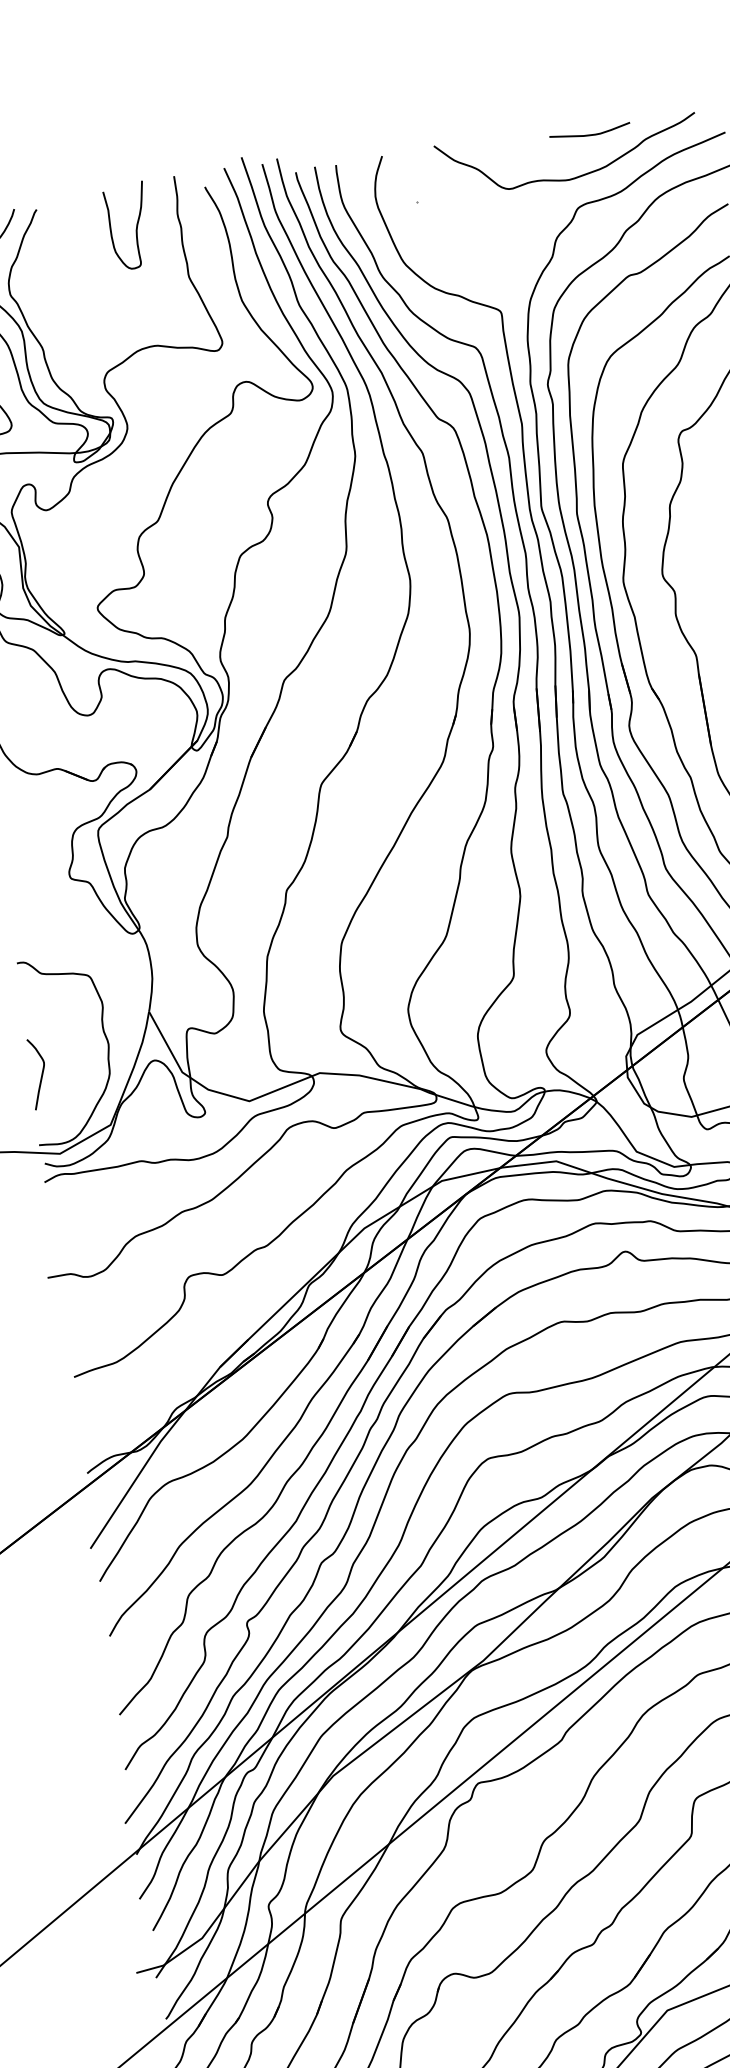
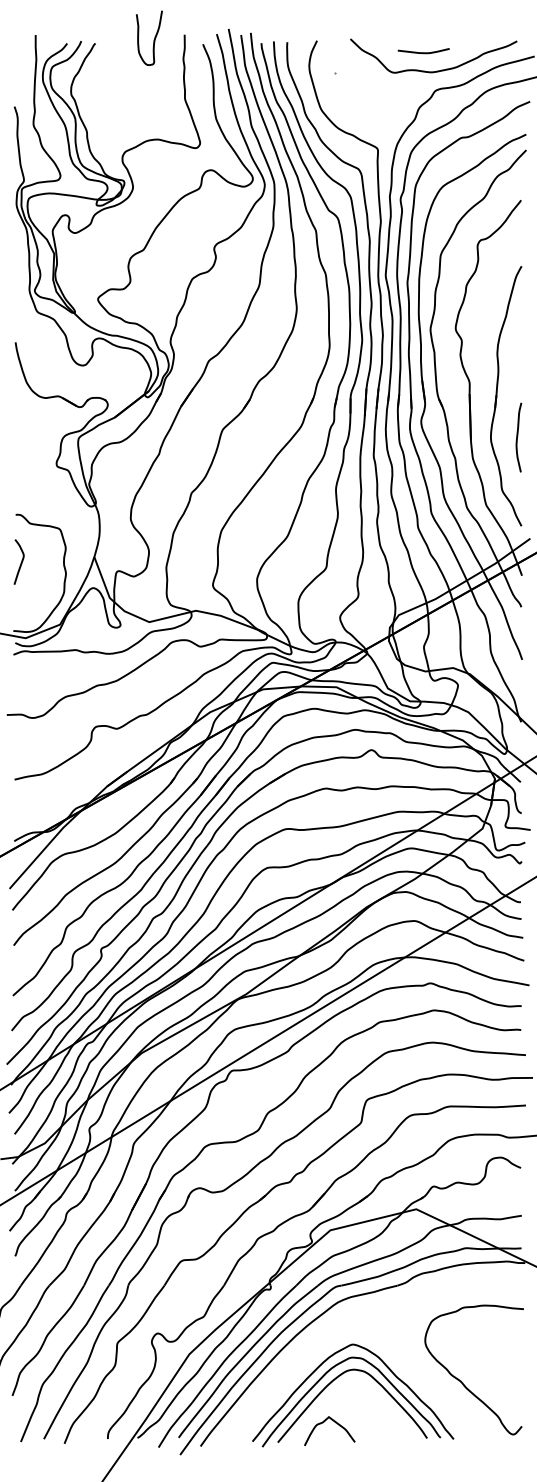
curve: (589, 134) -> (423, 52), moved
curve: (134, 227) -> (153, 39), moved
curve: (40, 1074) -> (20, 562), moved

